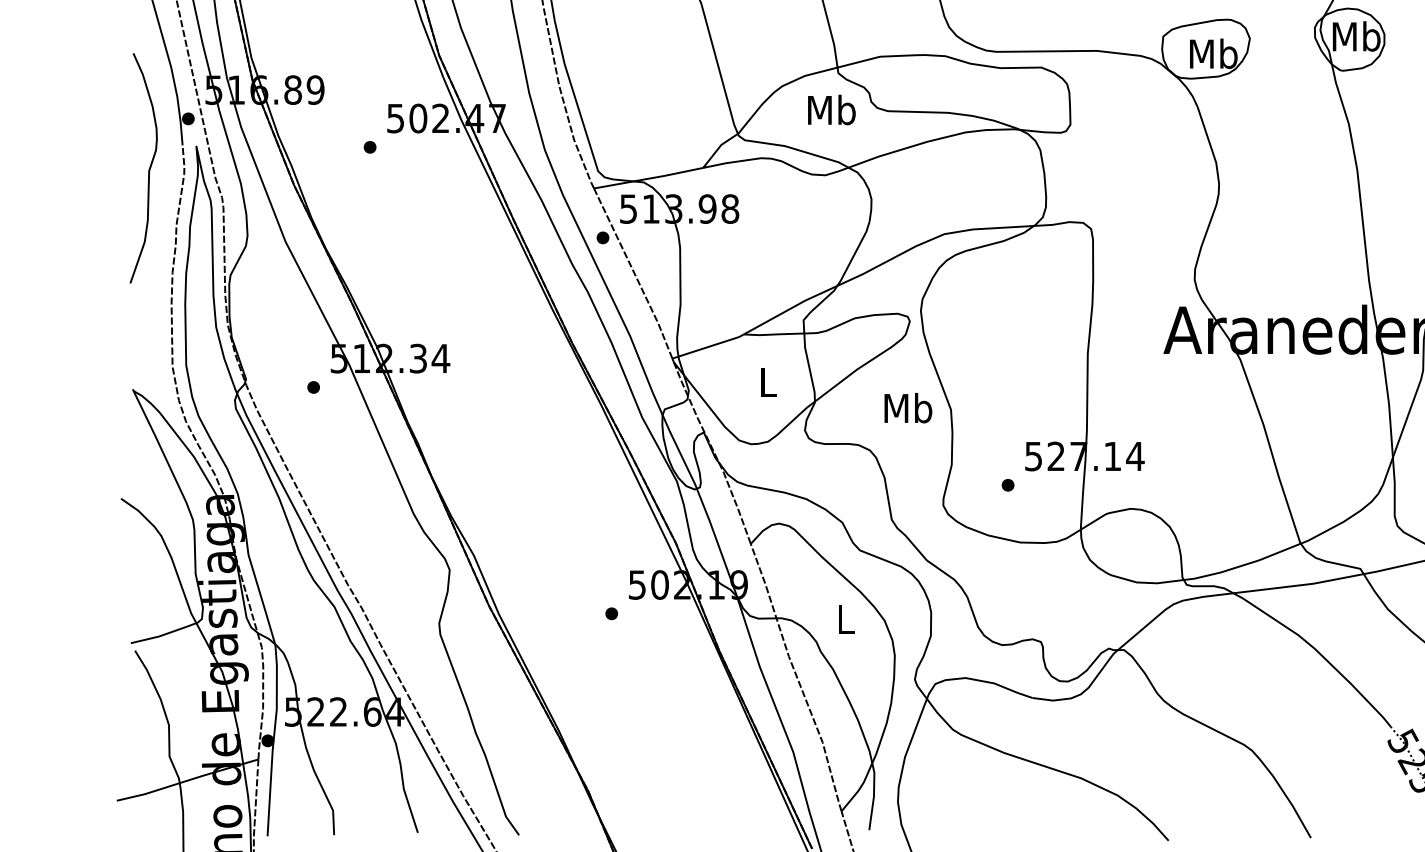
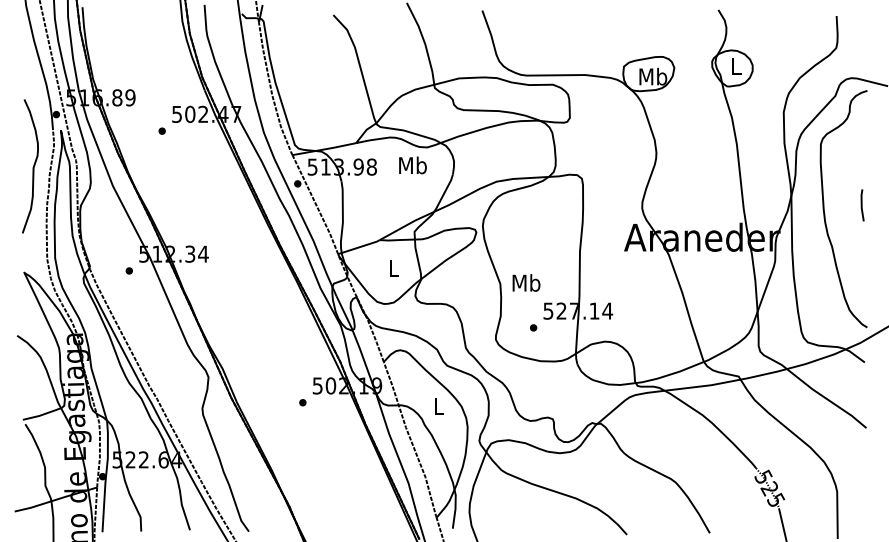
text: (1356, 36) -> (736, 66), Mb -> L
text: (831, 110) -> (412, 165), moved
curve: (147, 170) -> (32, 167), moved
text: (908, 407) -> (526, 282), moved

